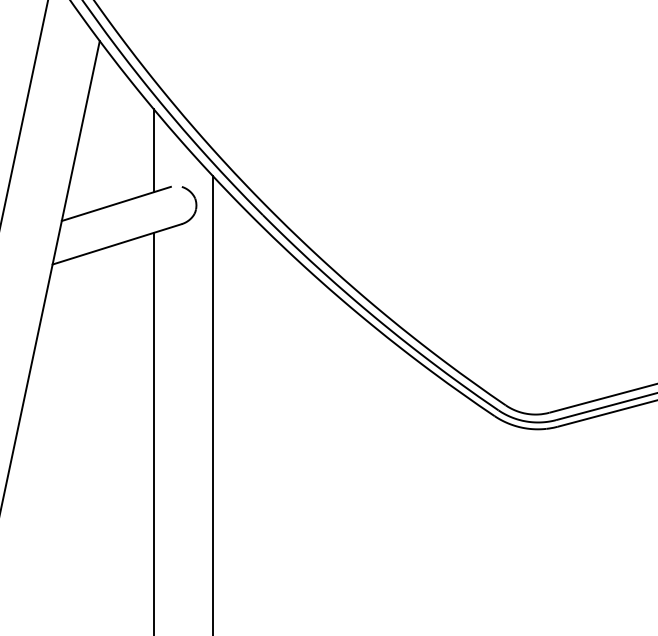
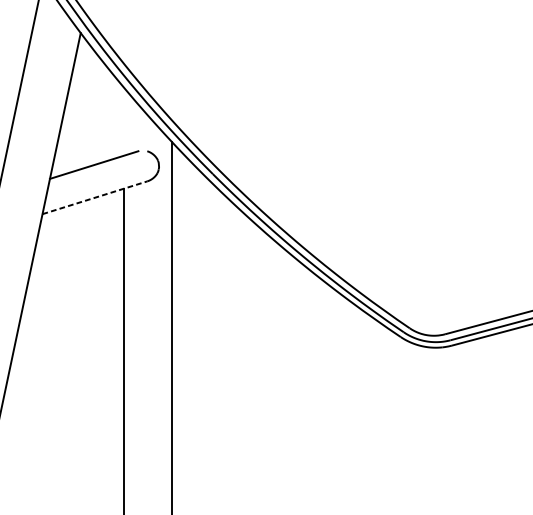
line: (153, 150) -> (124, 121), removed
line: (117, 244) -> (95, 197), solid -> dashed

